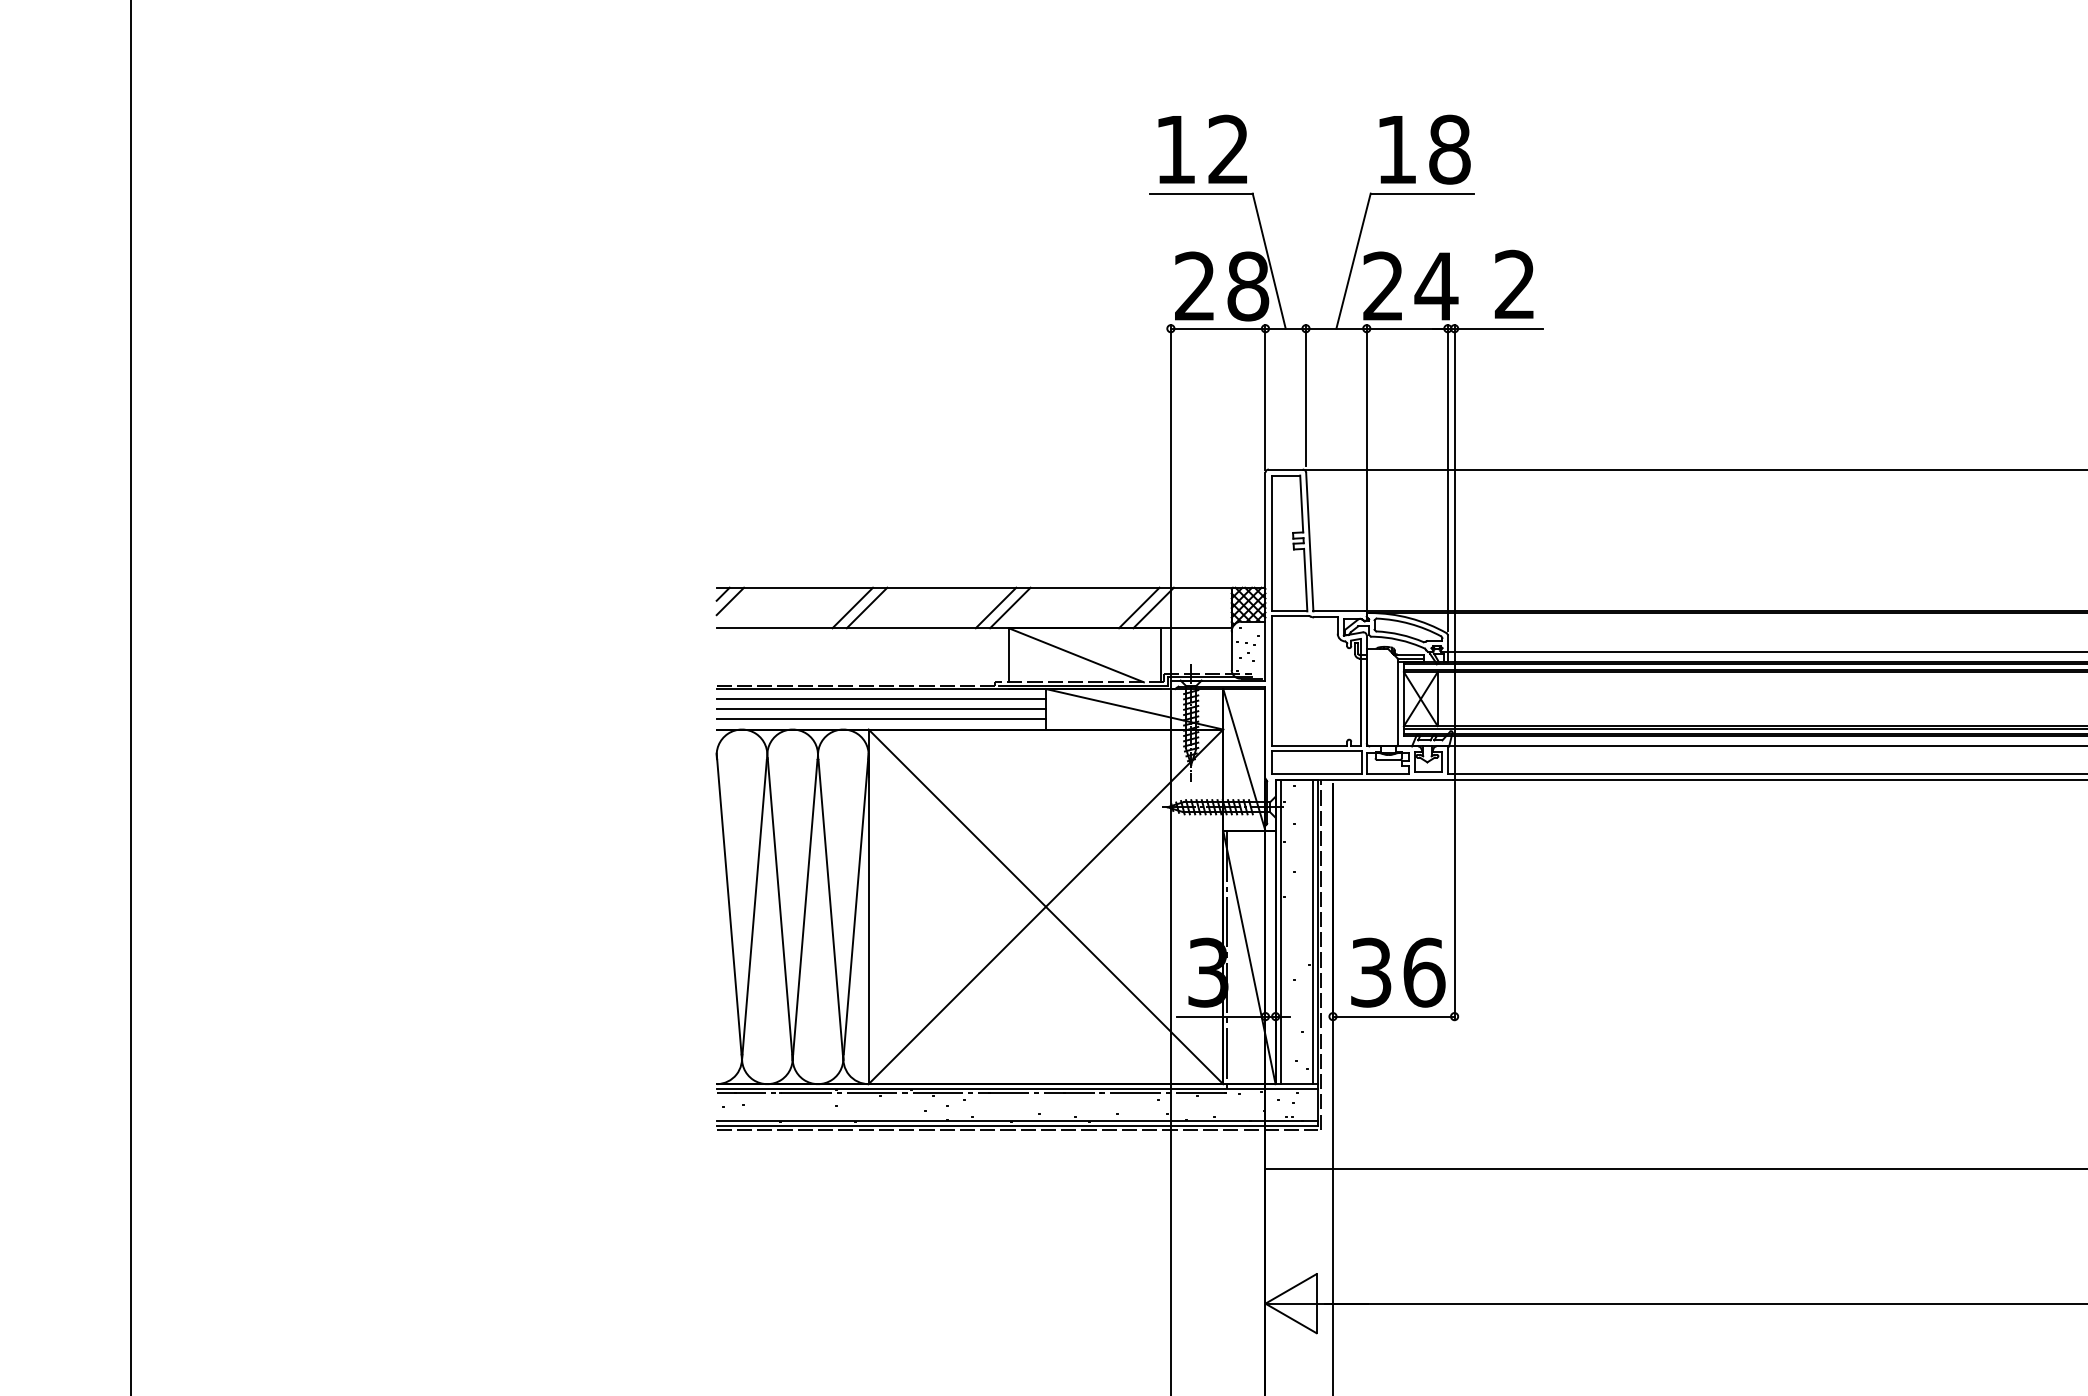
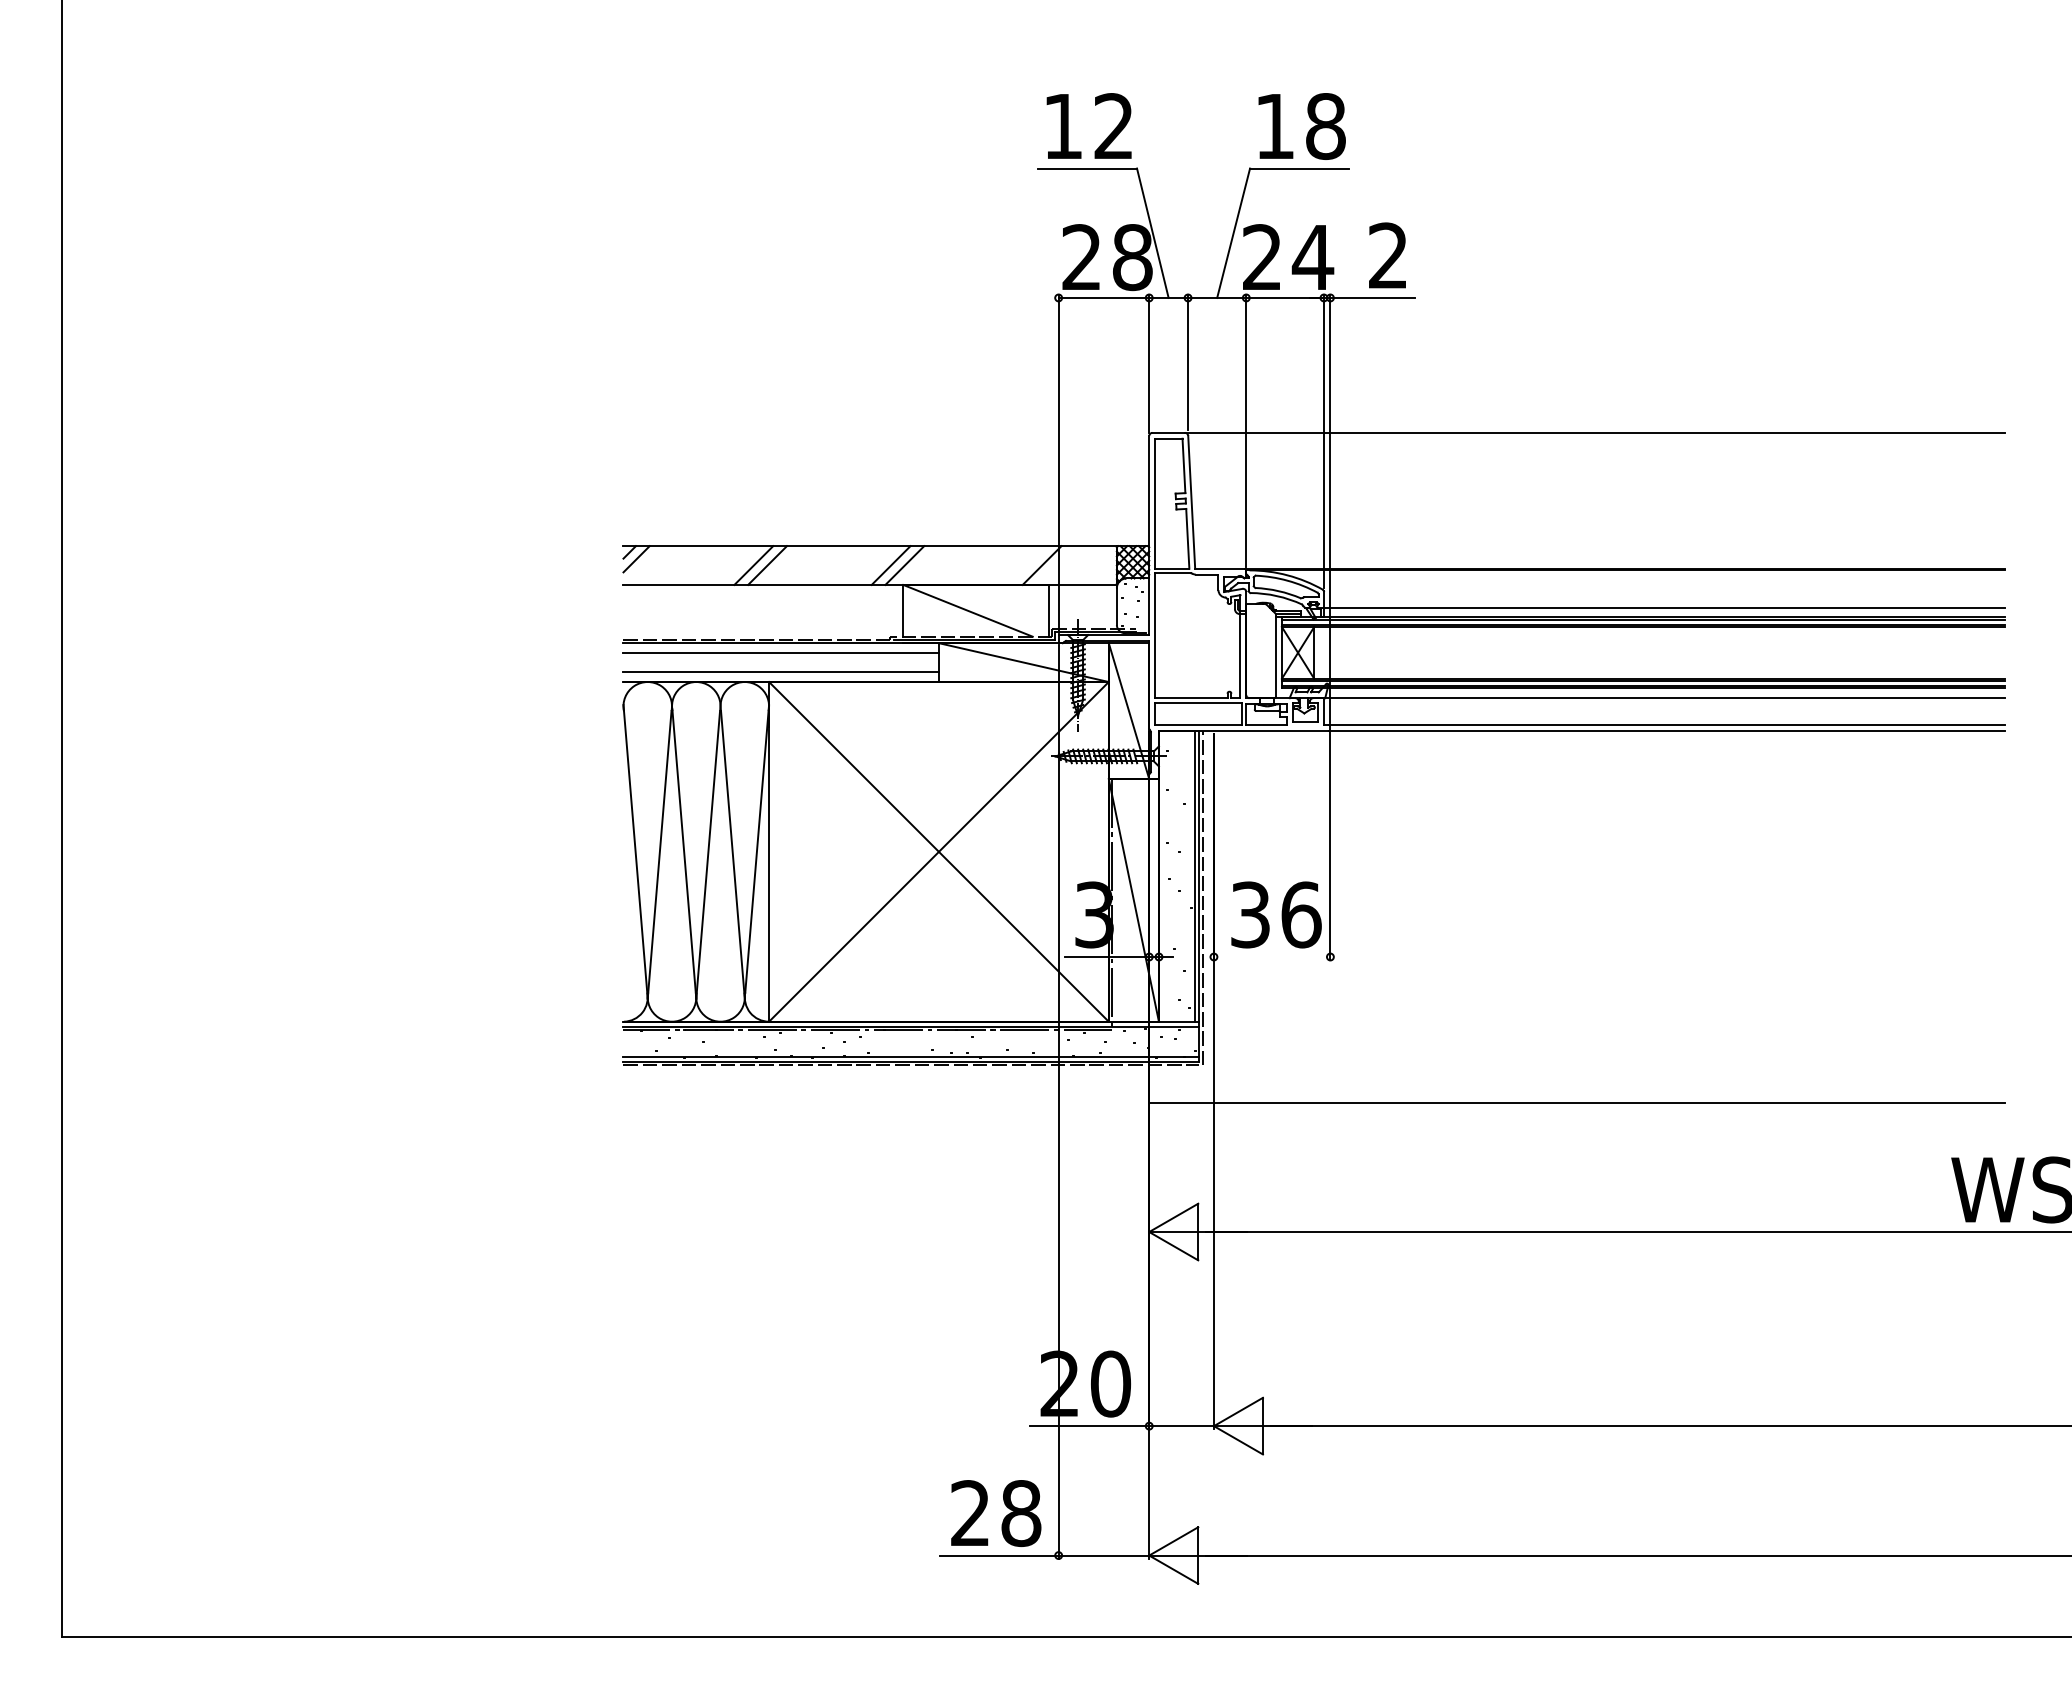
line: (1138, 607) -> (1027, 565), removed
line: (880, 709) -> (780, 662), removed
line: (1280, 931) -> (1163, 875), removed
line: (1393, 1017) -> (1271, 957), removed

